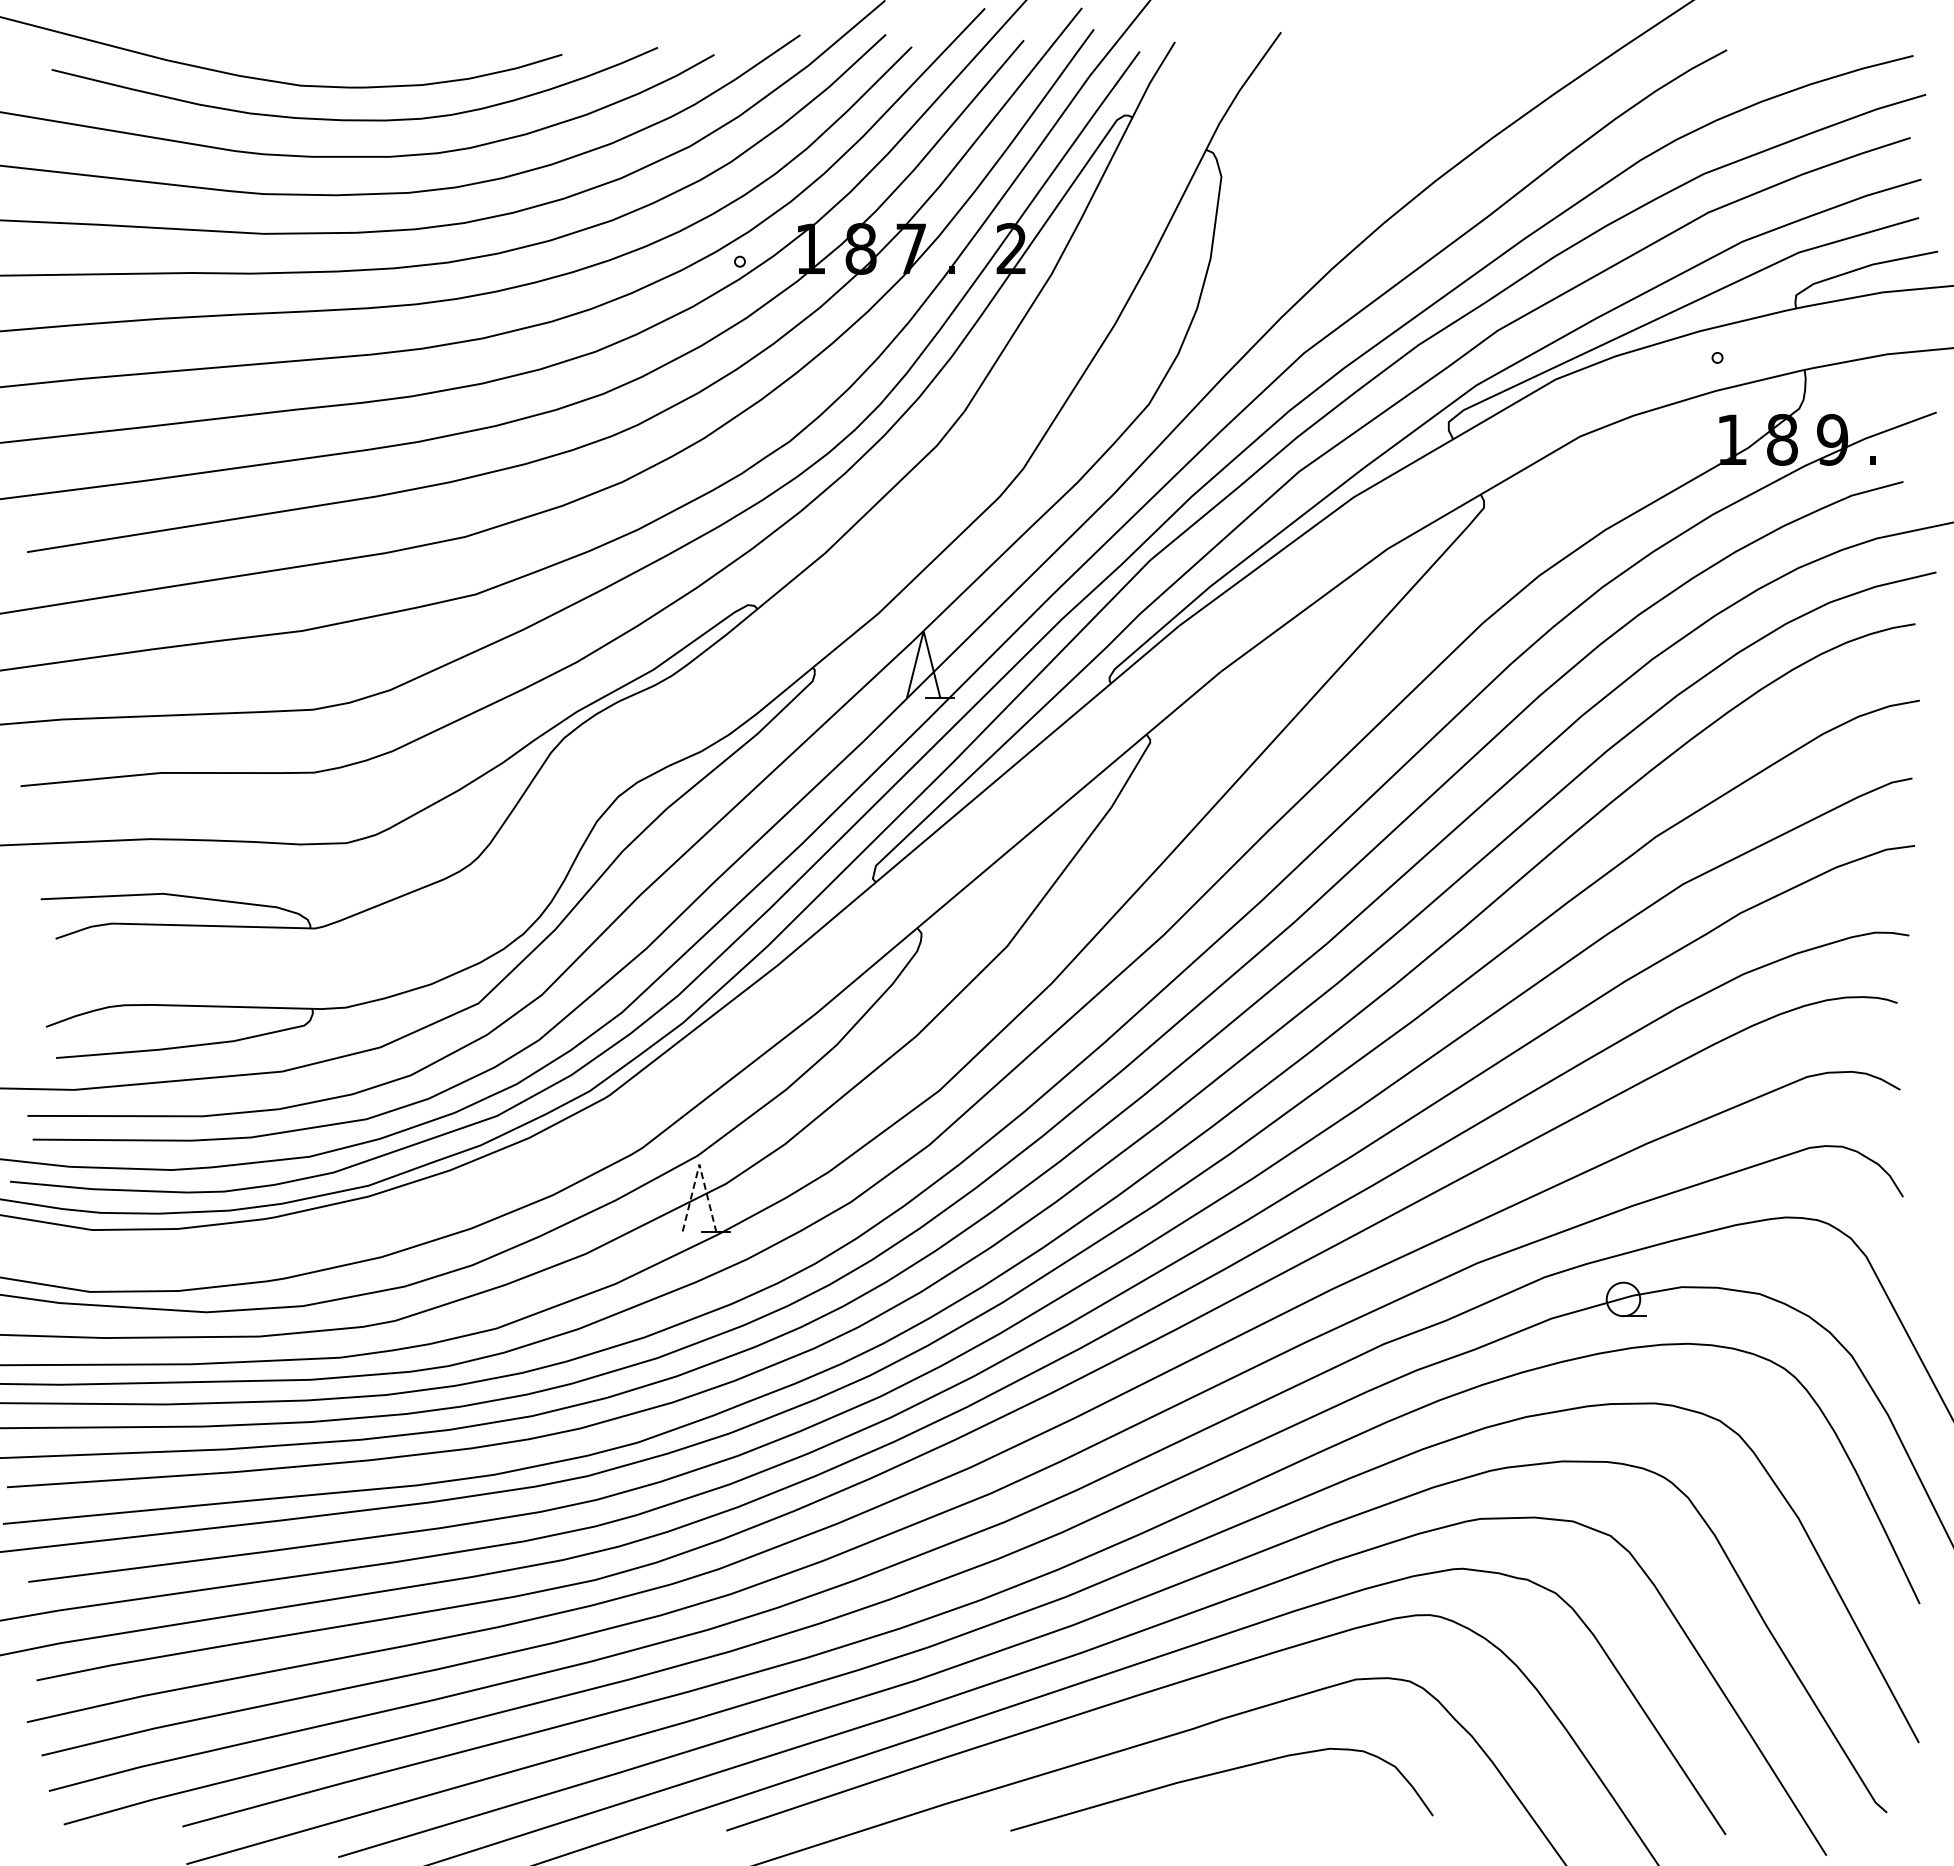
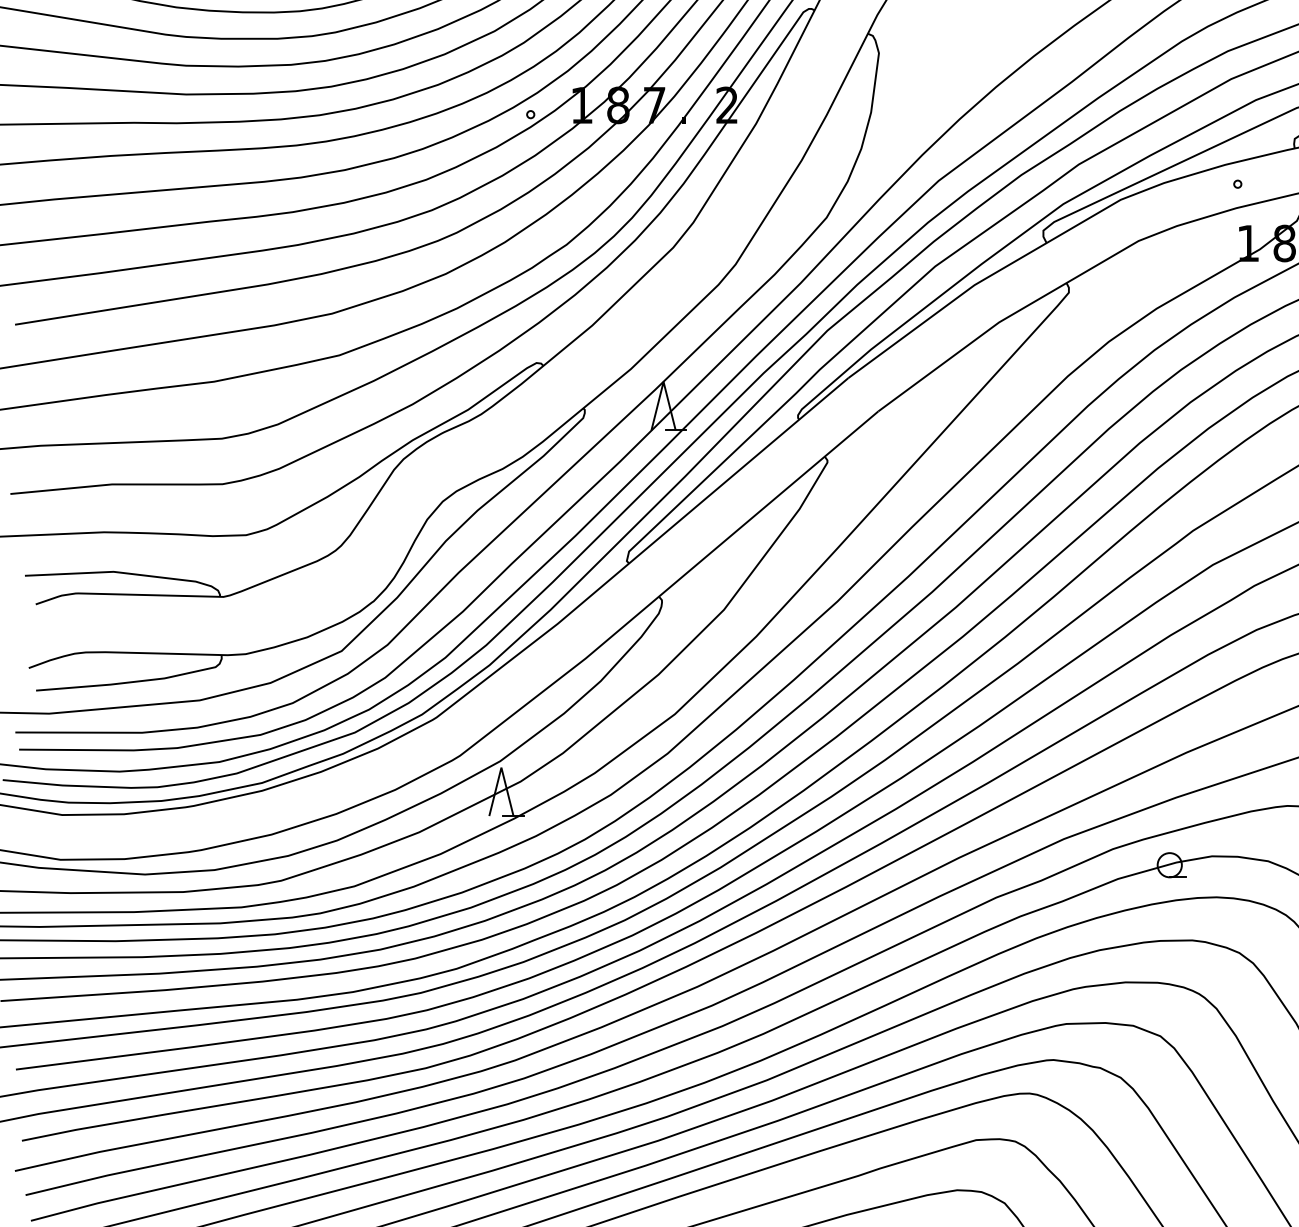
line: (699, 1164) -> (501, 767), dashed -> solid

